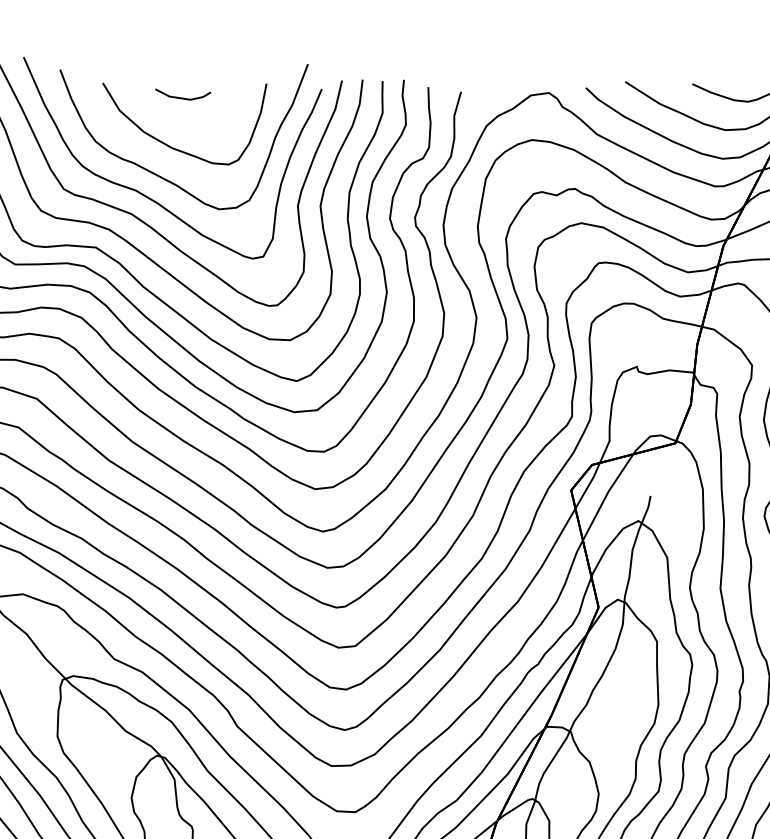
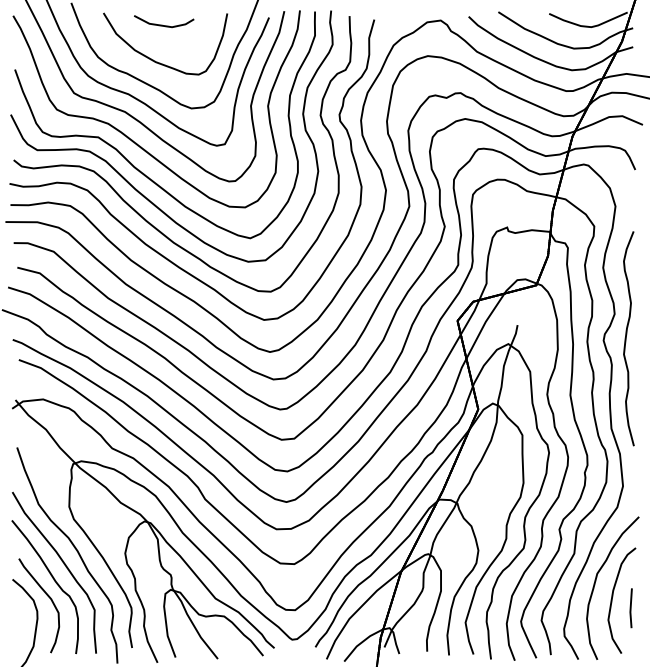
part: (183, 94) -> (164, 21), size x1.43

